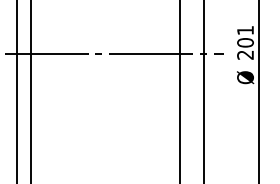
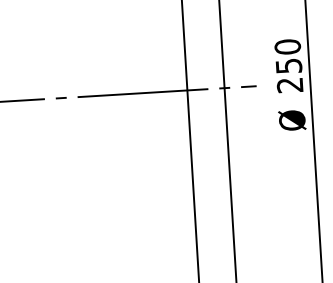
text: (245, 36) -> (288, 56), 201 -> 250

